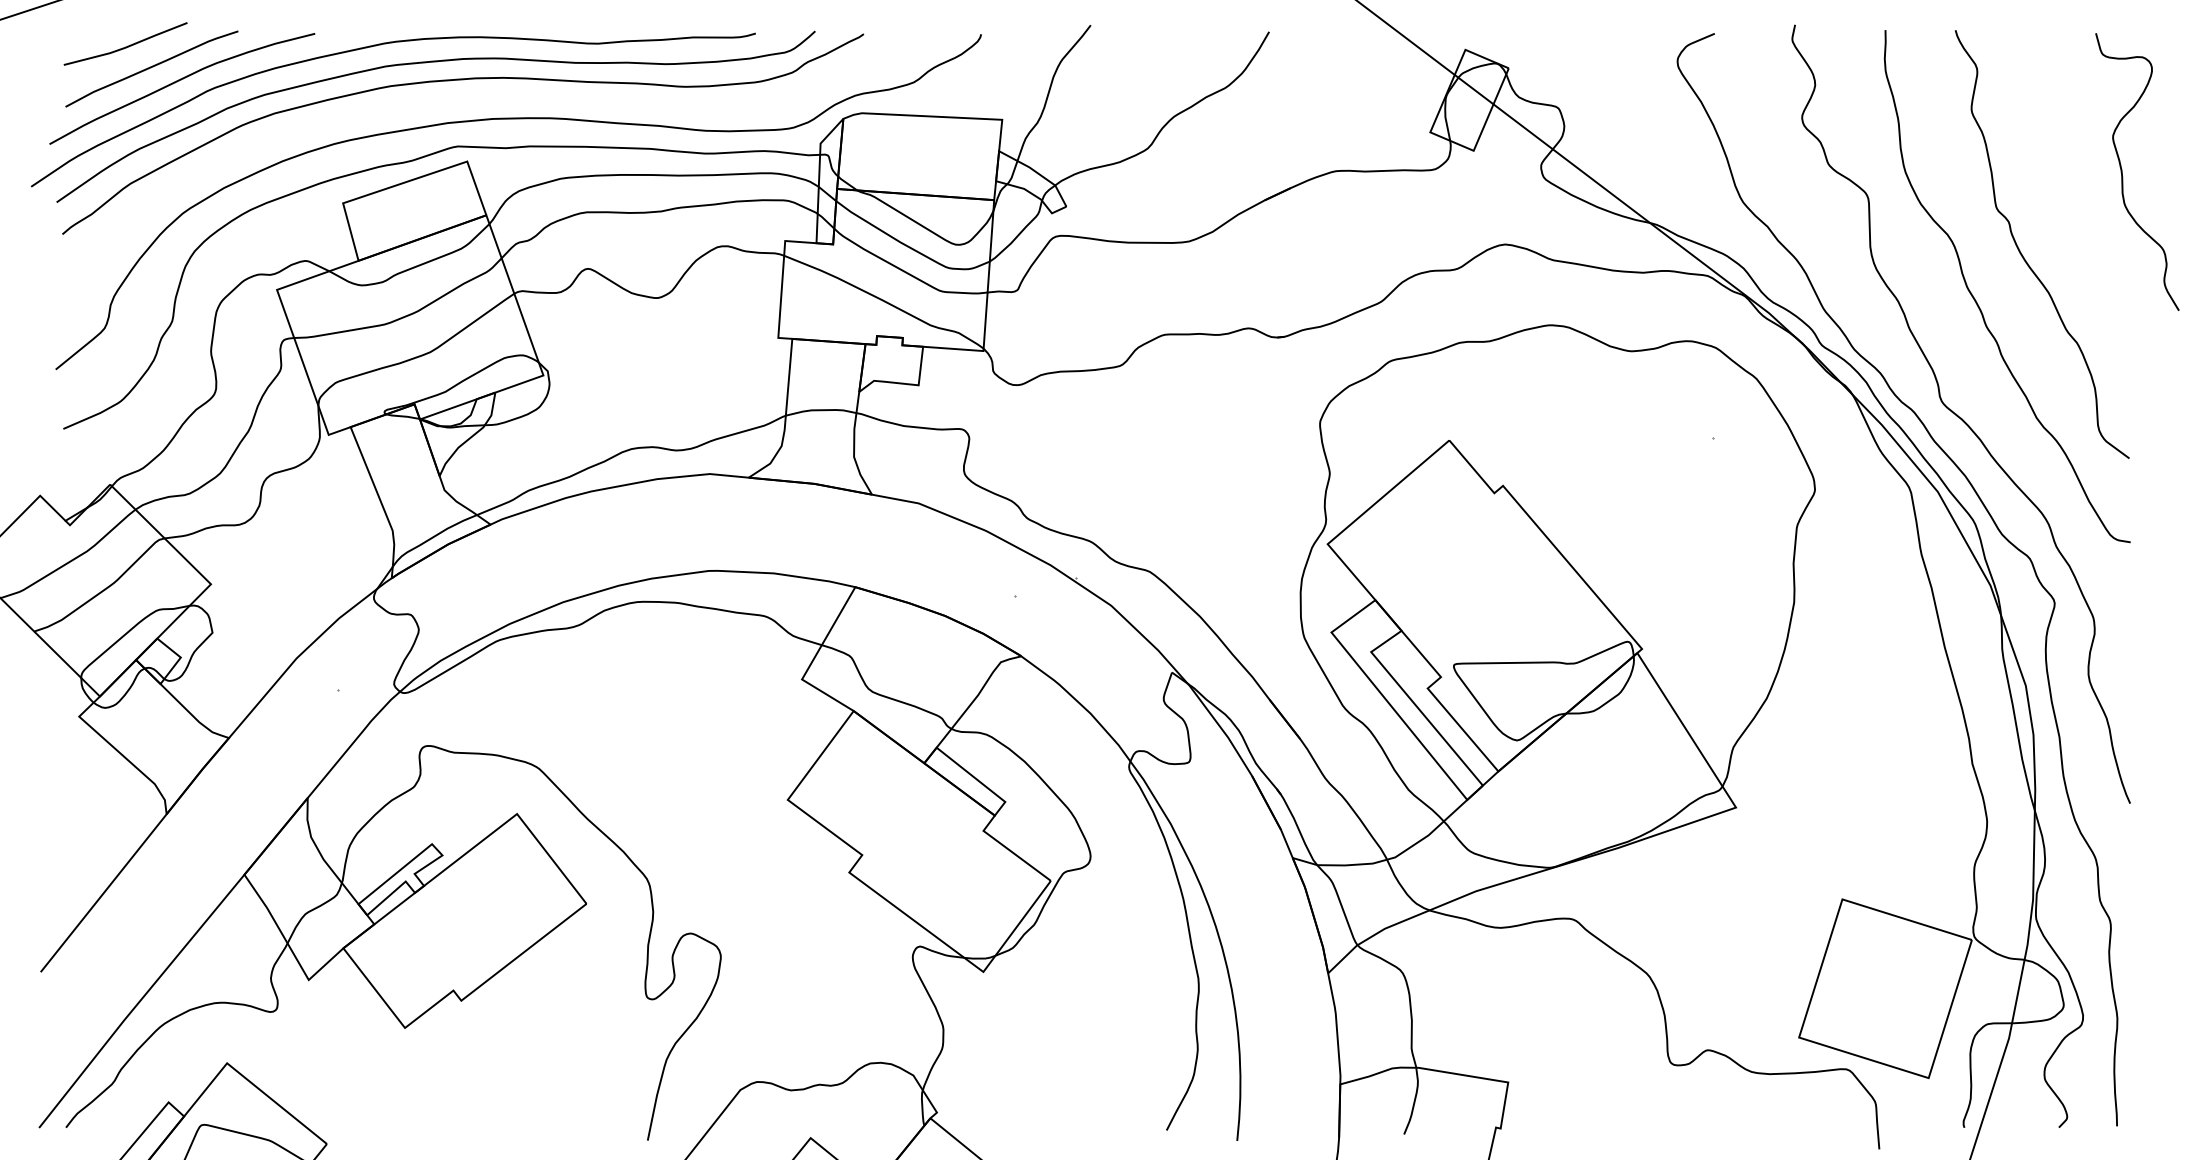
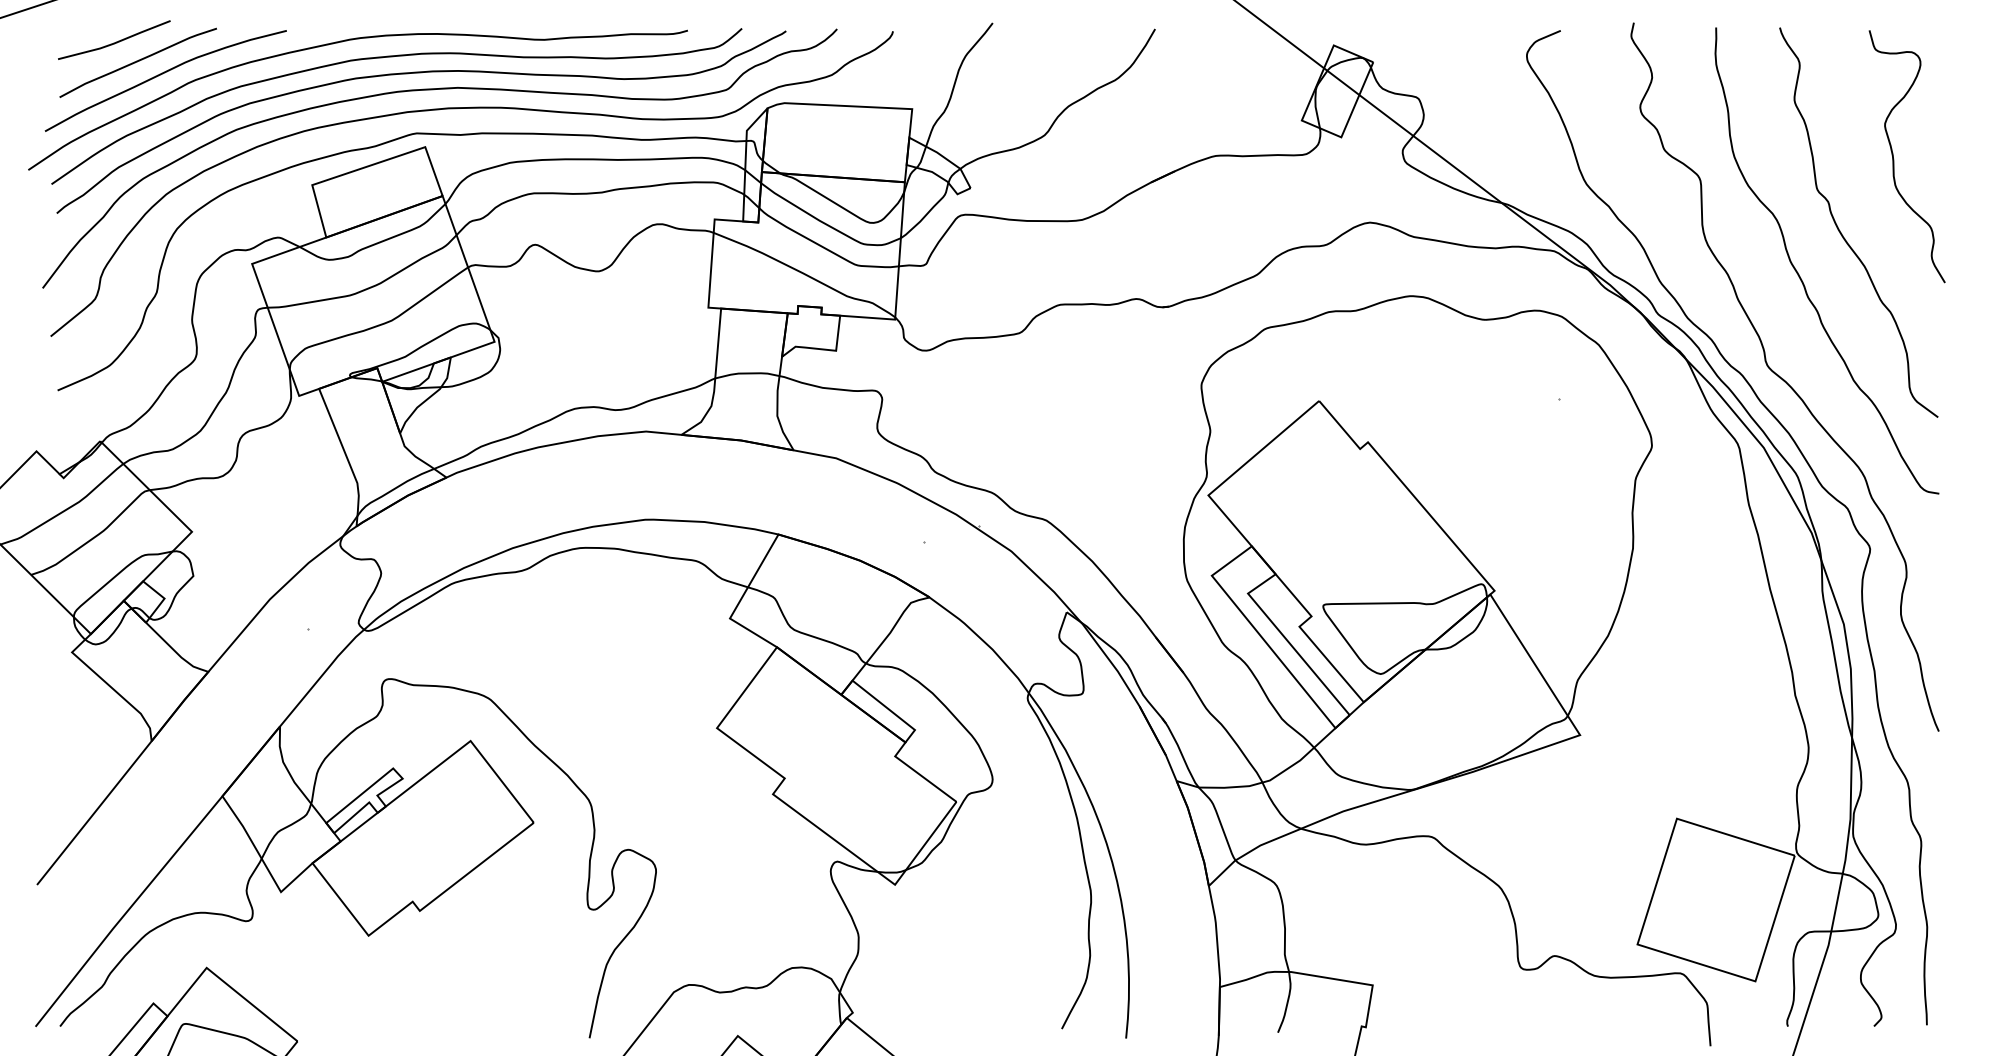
curve: (471, 99) -> (429, 90), added
curve: (2123, 176) -> (1894, 160), moved

